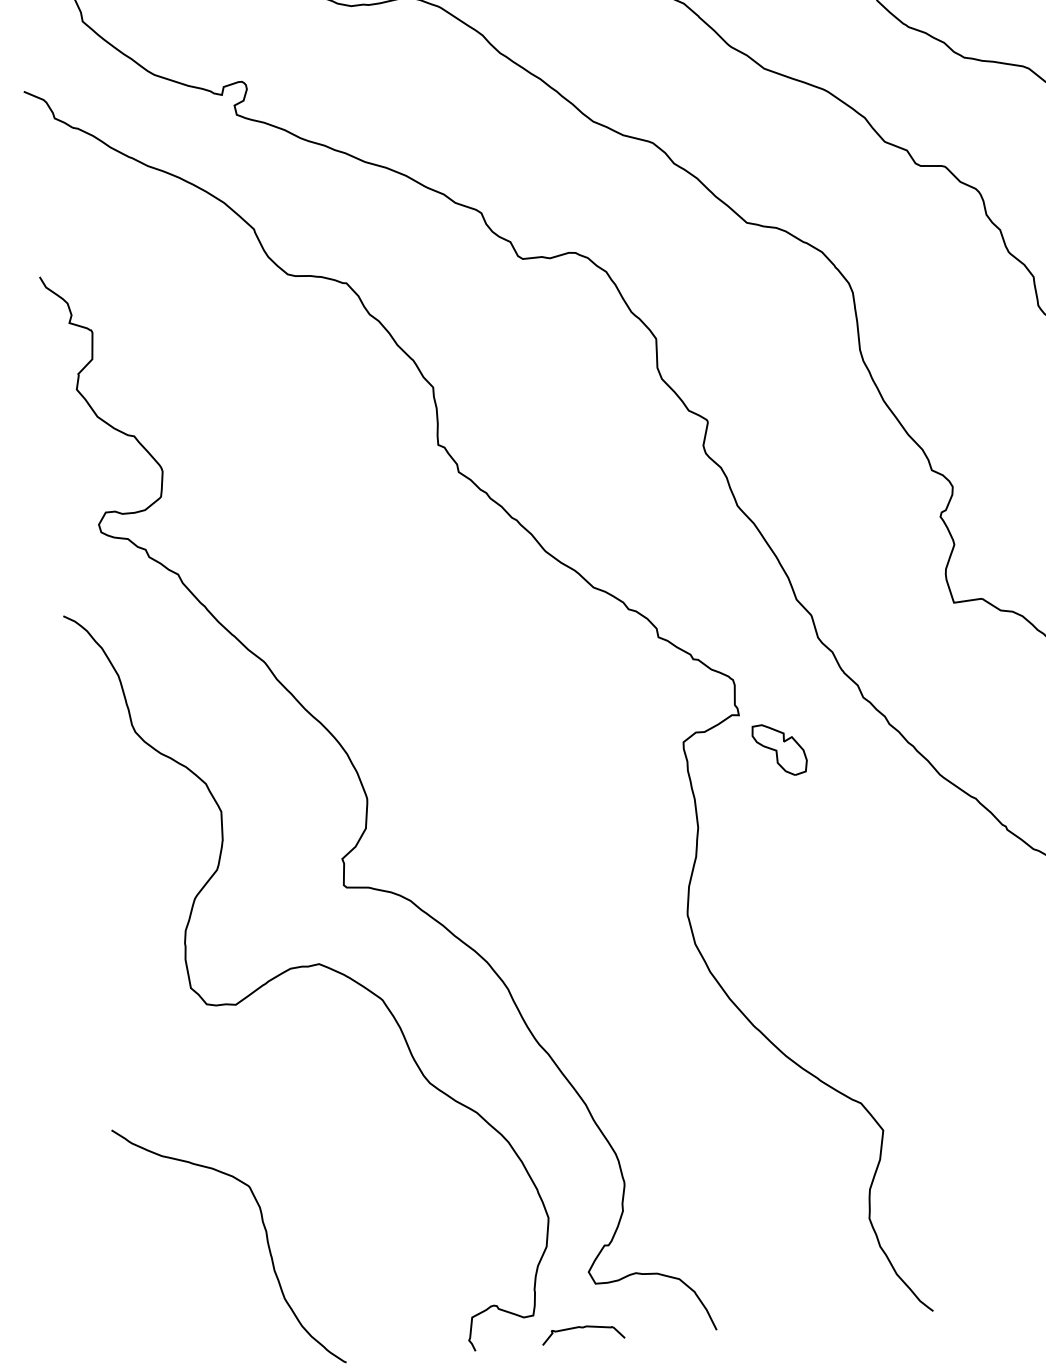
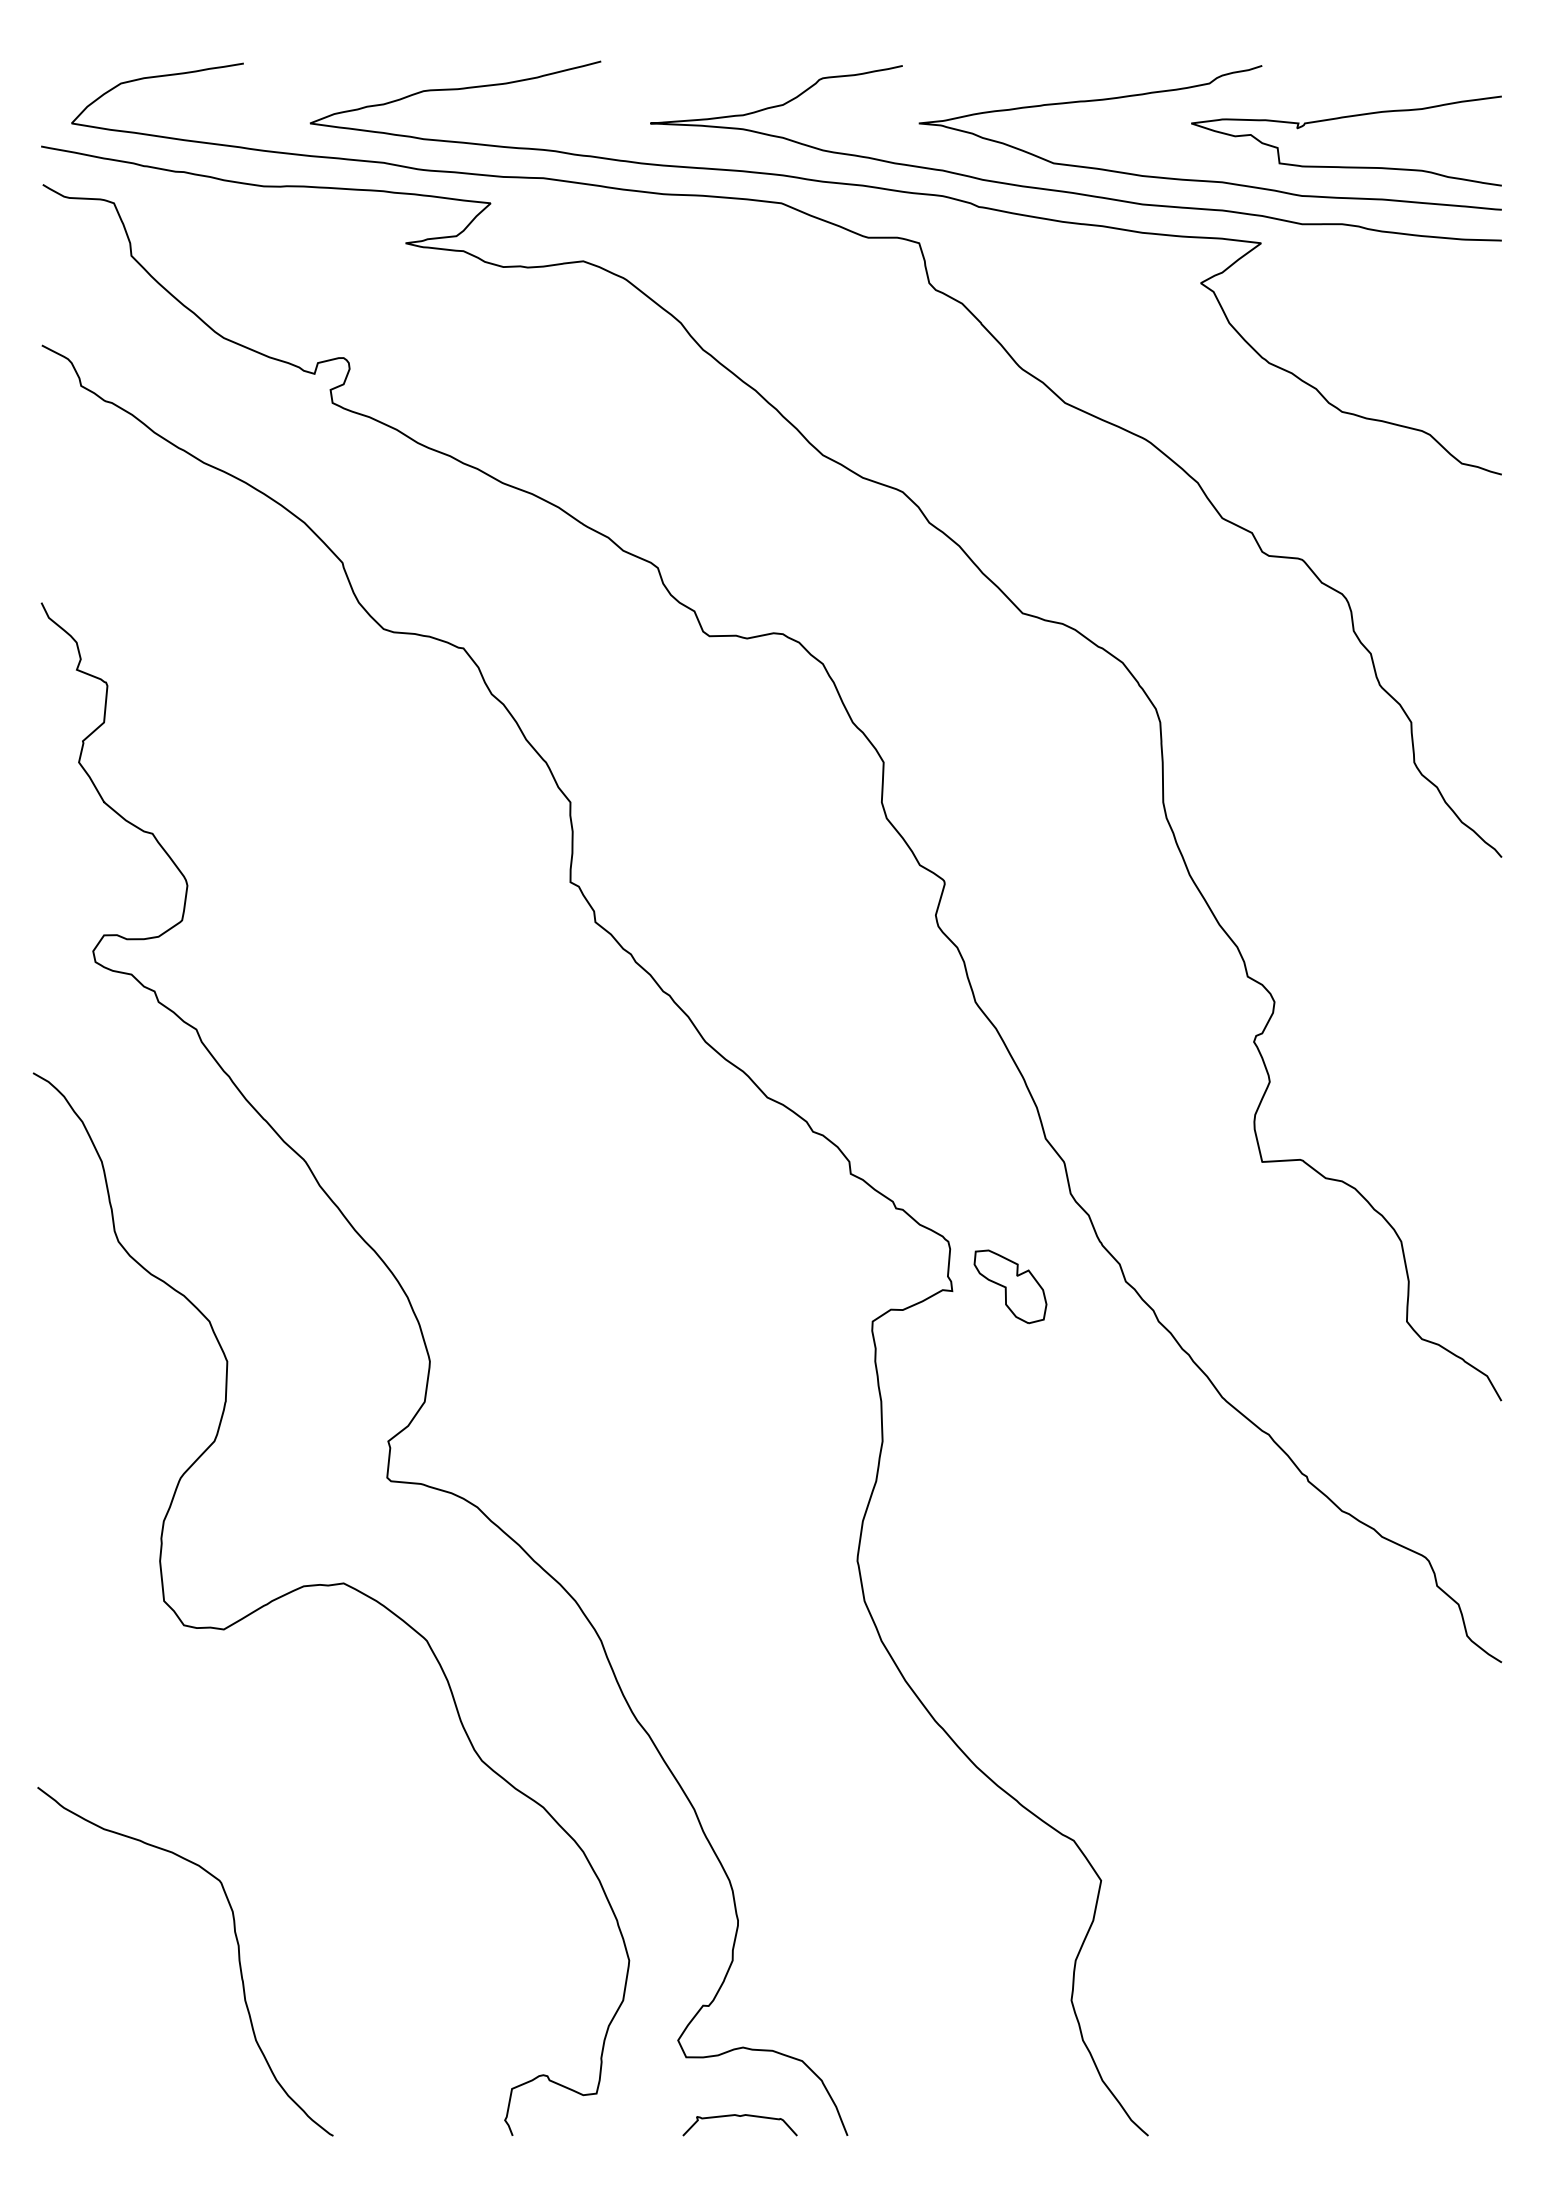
part: (779, 749) -> (1010, 1286), moved
curve: (582, 1327) -> (739, 2116), moved

